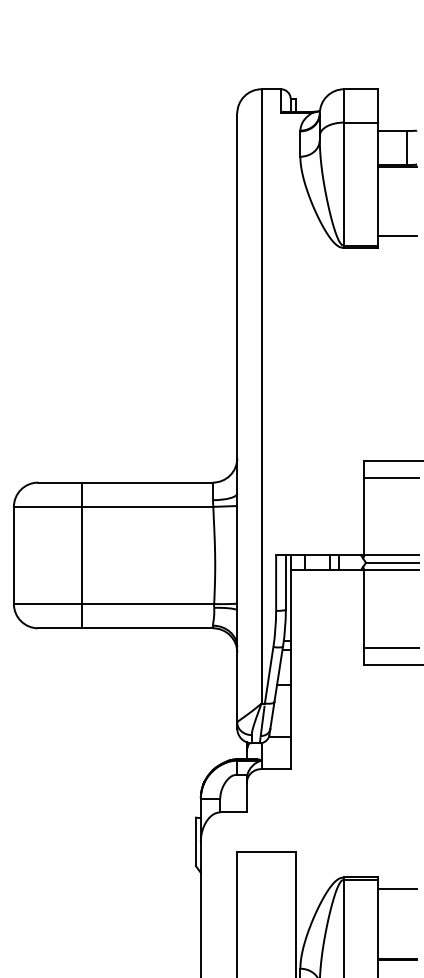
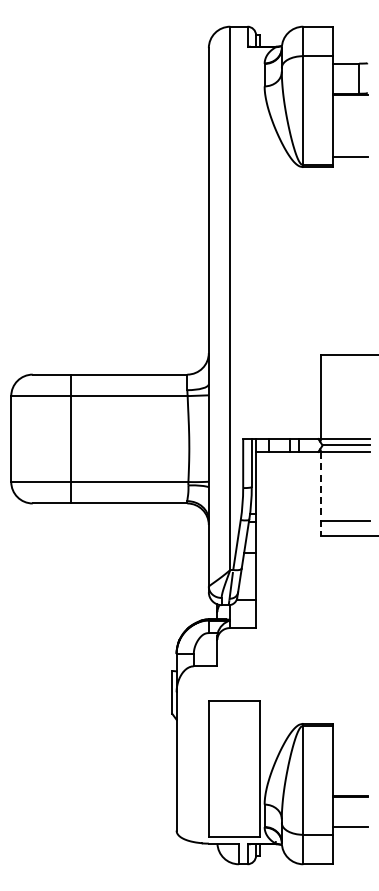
line: (390, 477) -> (344, 370), removed
line: (363, 617) -> (320, 493), solid -> dashed
line: (397, 889) -> (350, 734), removed

